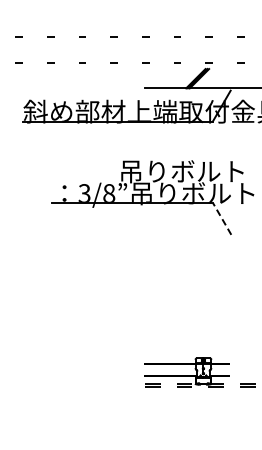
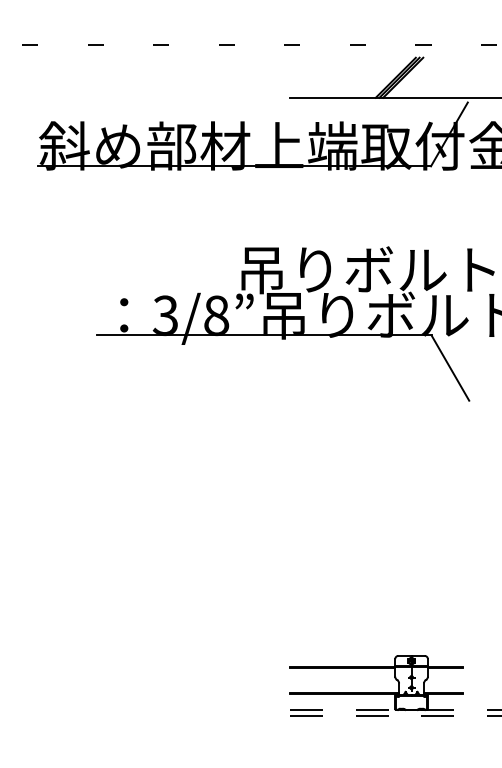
line: (221, 218) -> (448, 366), dashed -> solid

